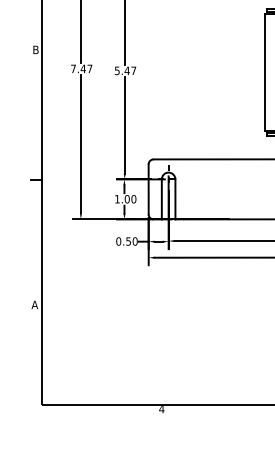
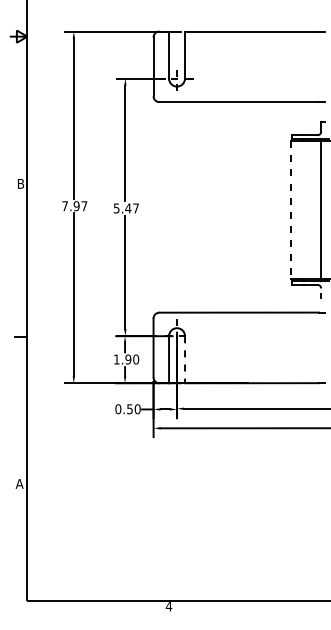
text: (83, 69) -> (76, 206), 7.47 -> 7.97
line: (265, 72) -> (290, 210), solid -> dashed
text: (127, 199) -> (128, 359), 1.00 -> 1.90
line: (175, 199) -> (185, 359), solid -> dashed

